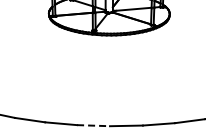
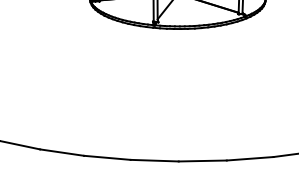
line: (94, 125) -> (156, 160), dashed -> solid

